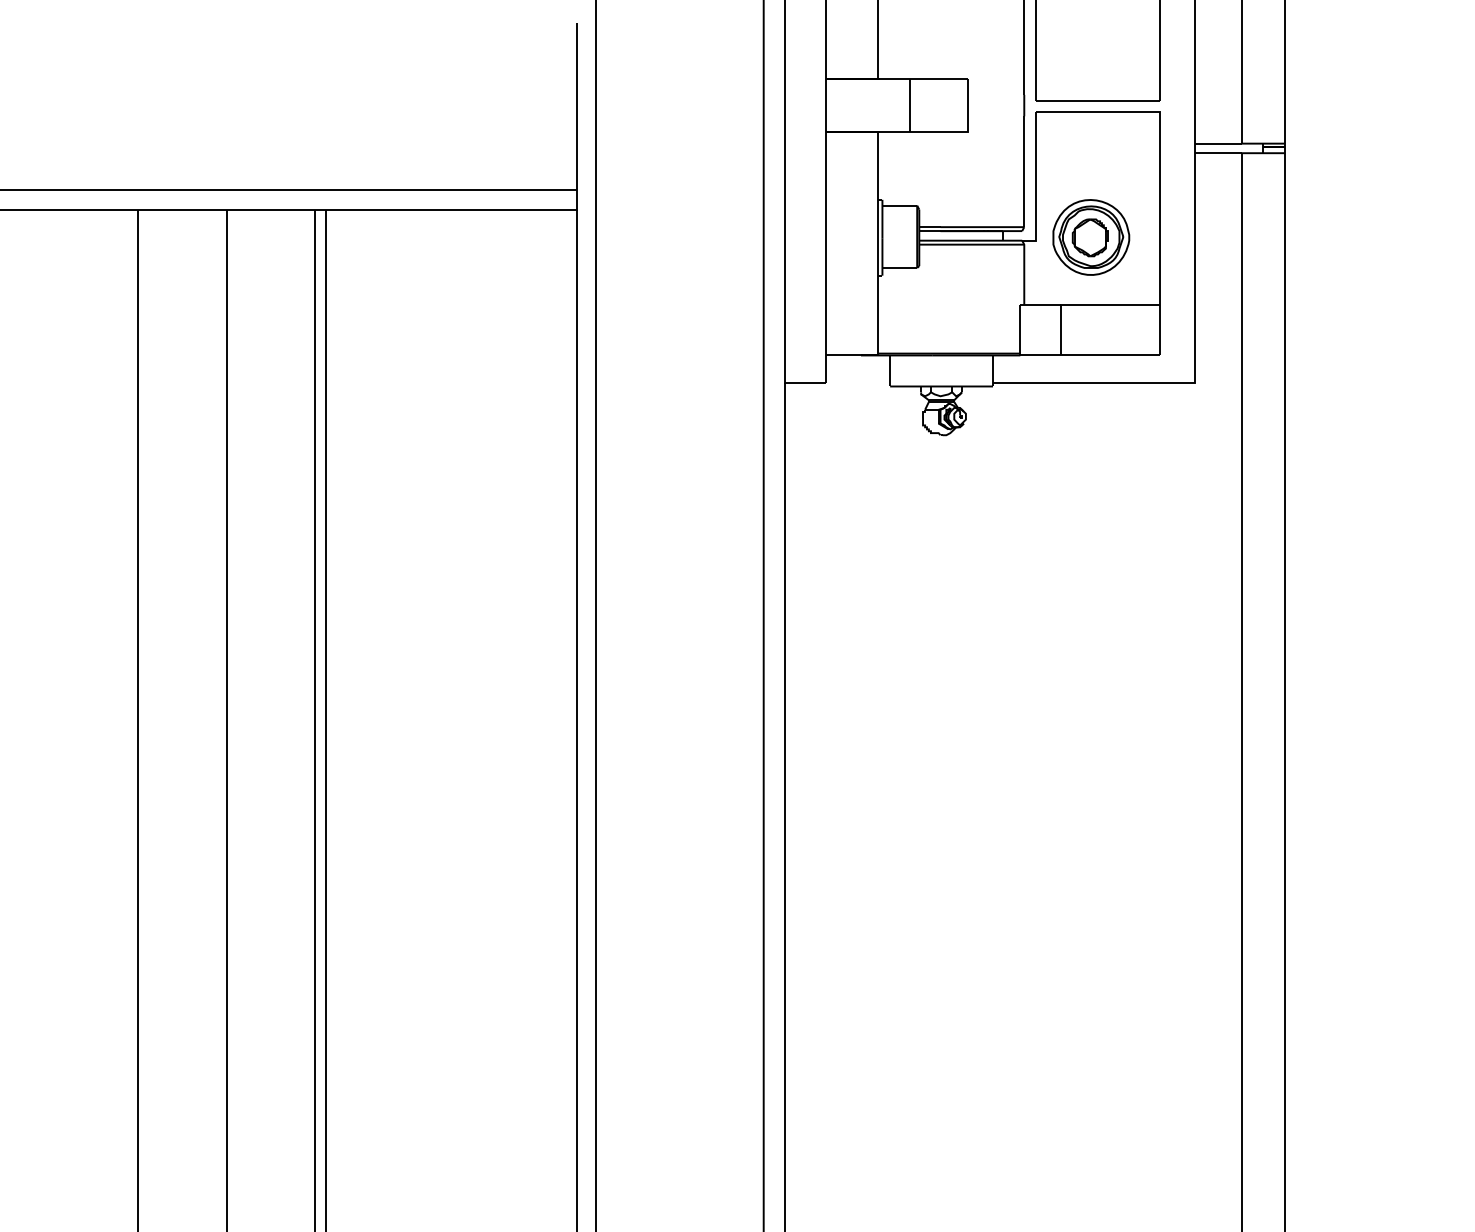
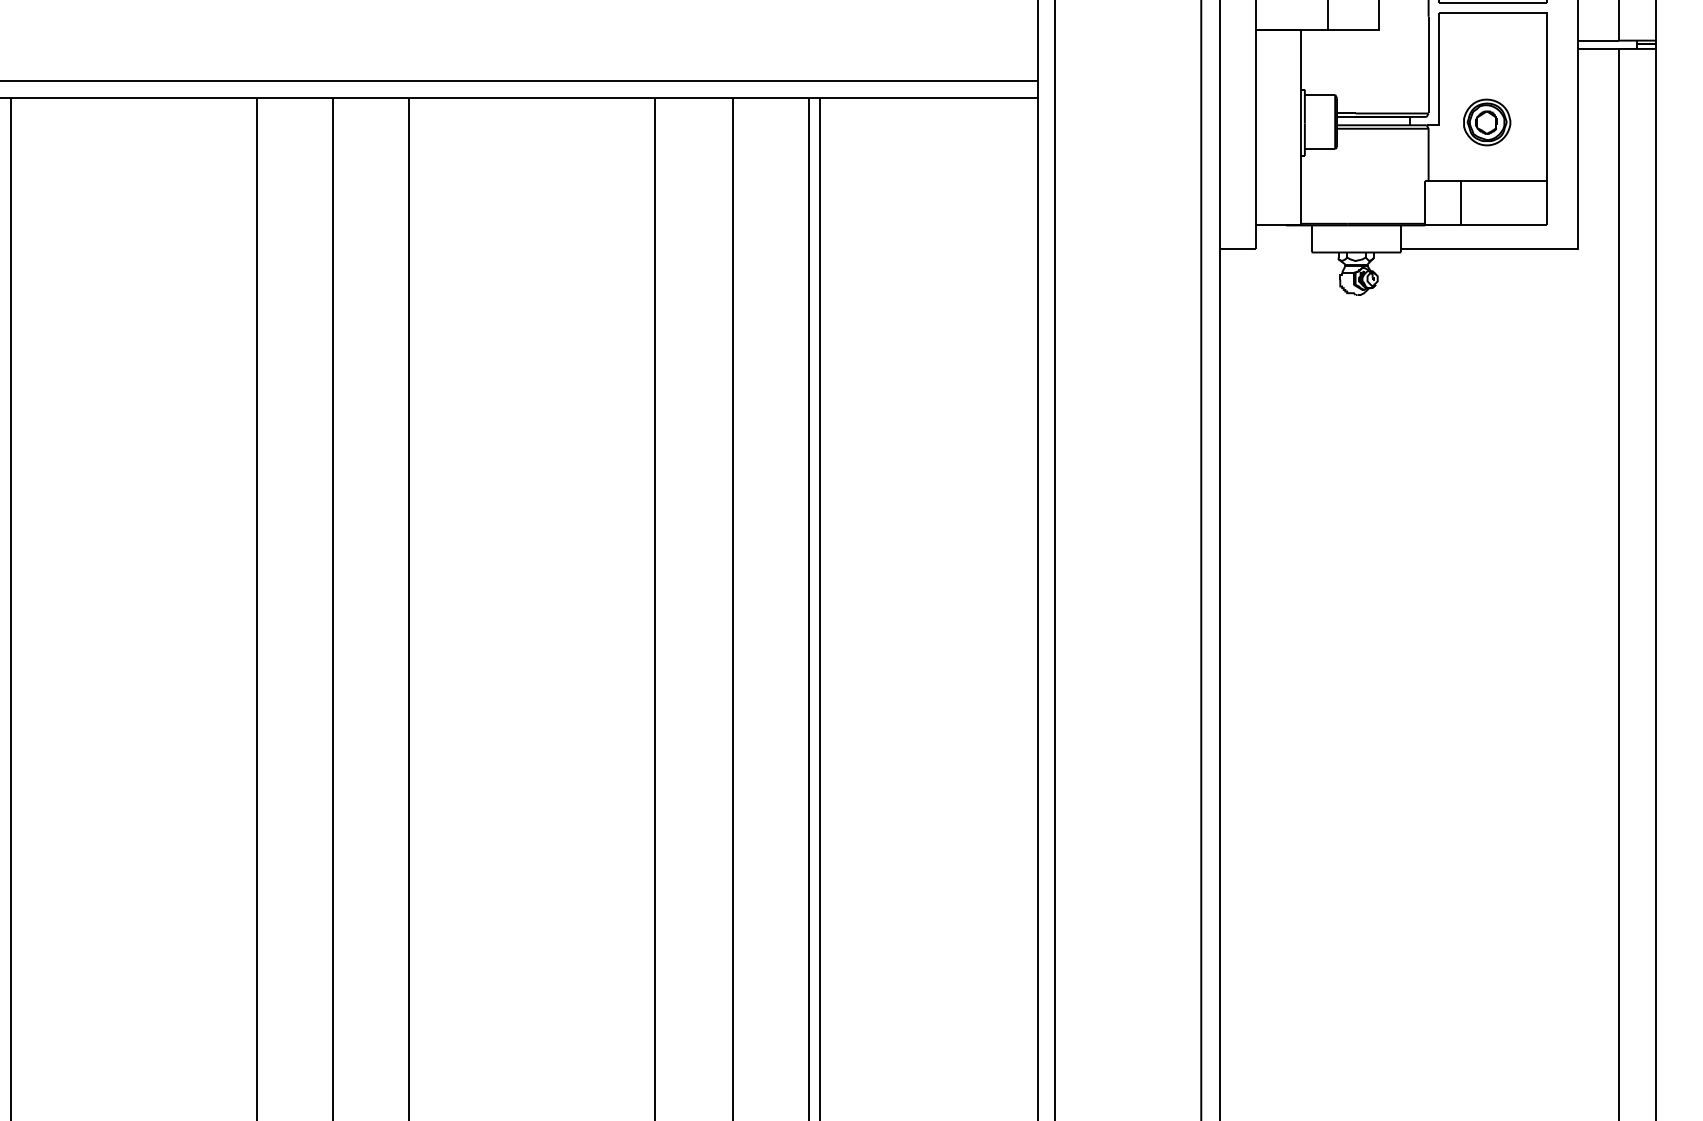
part: (1091, 237) -> (1487, 122), size x0.7

